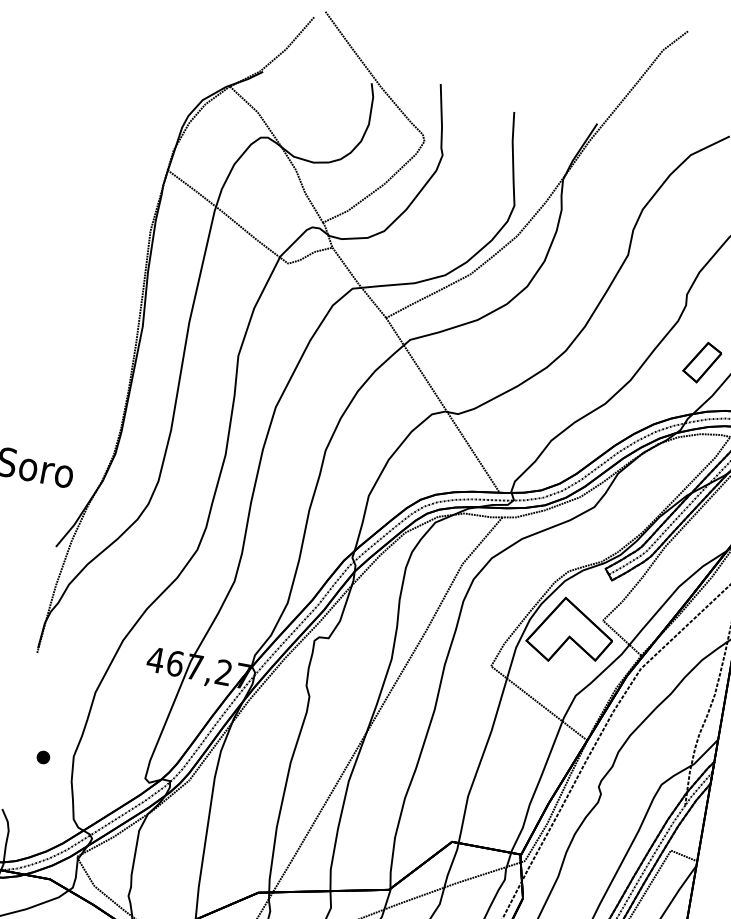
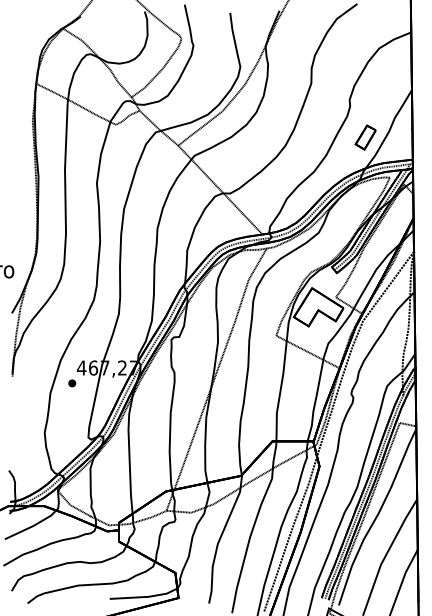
part: (43, 757) -> (72, 383), moved

